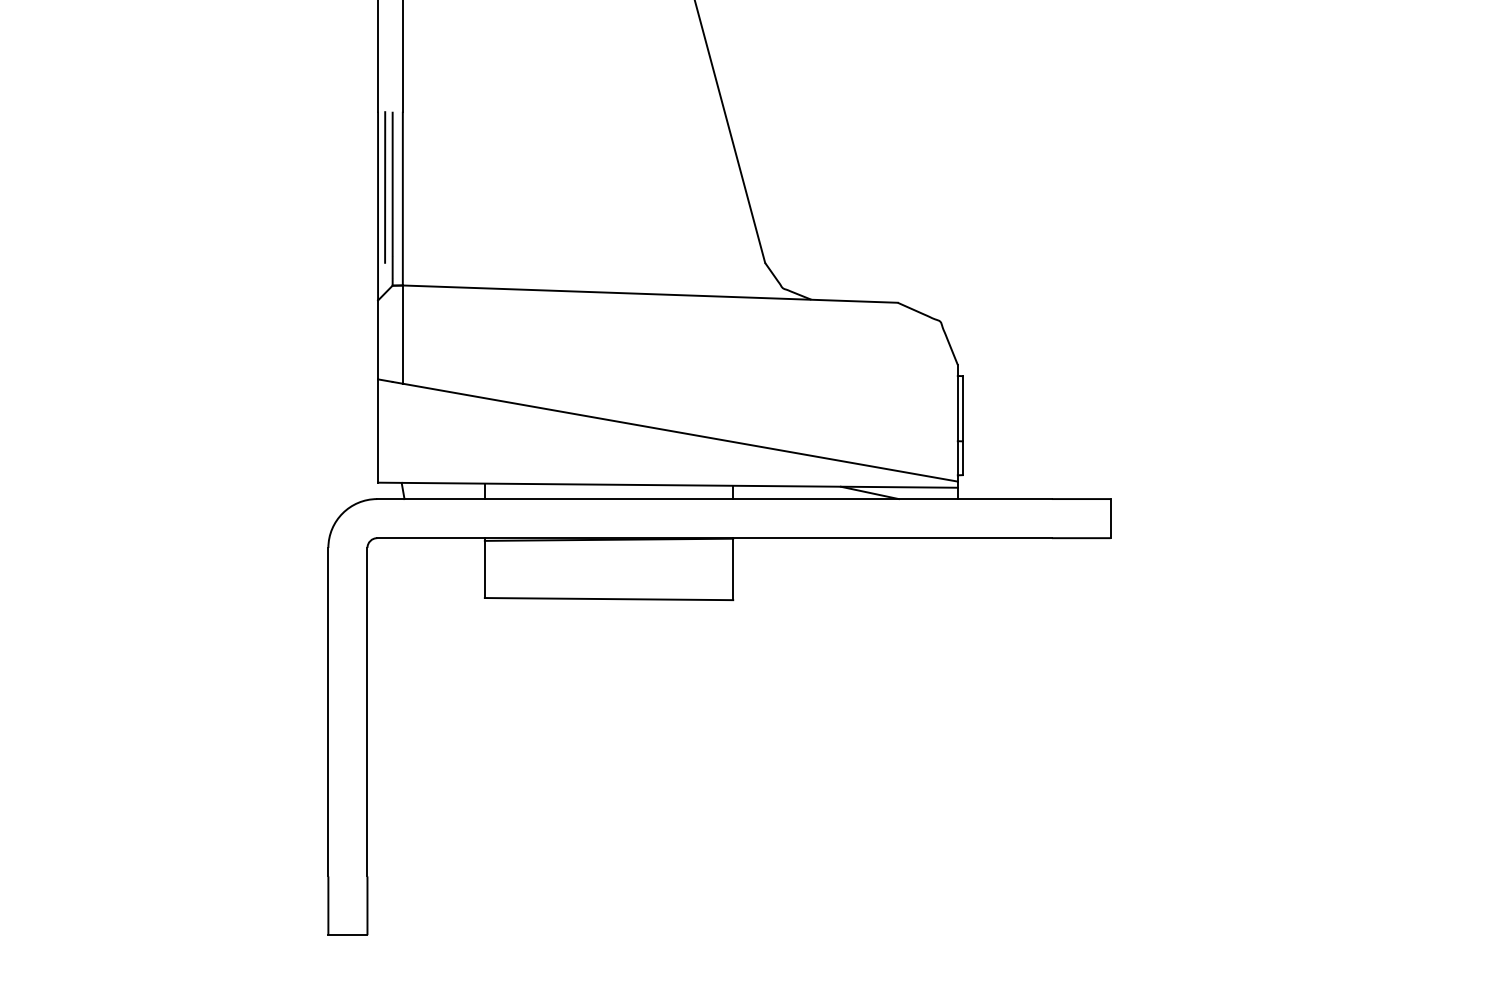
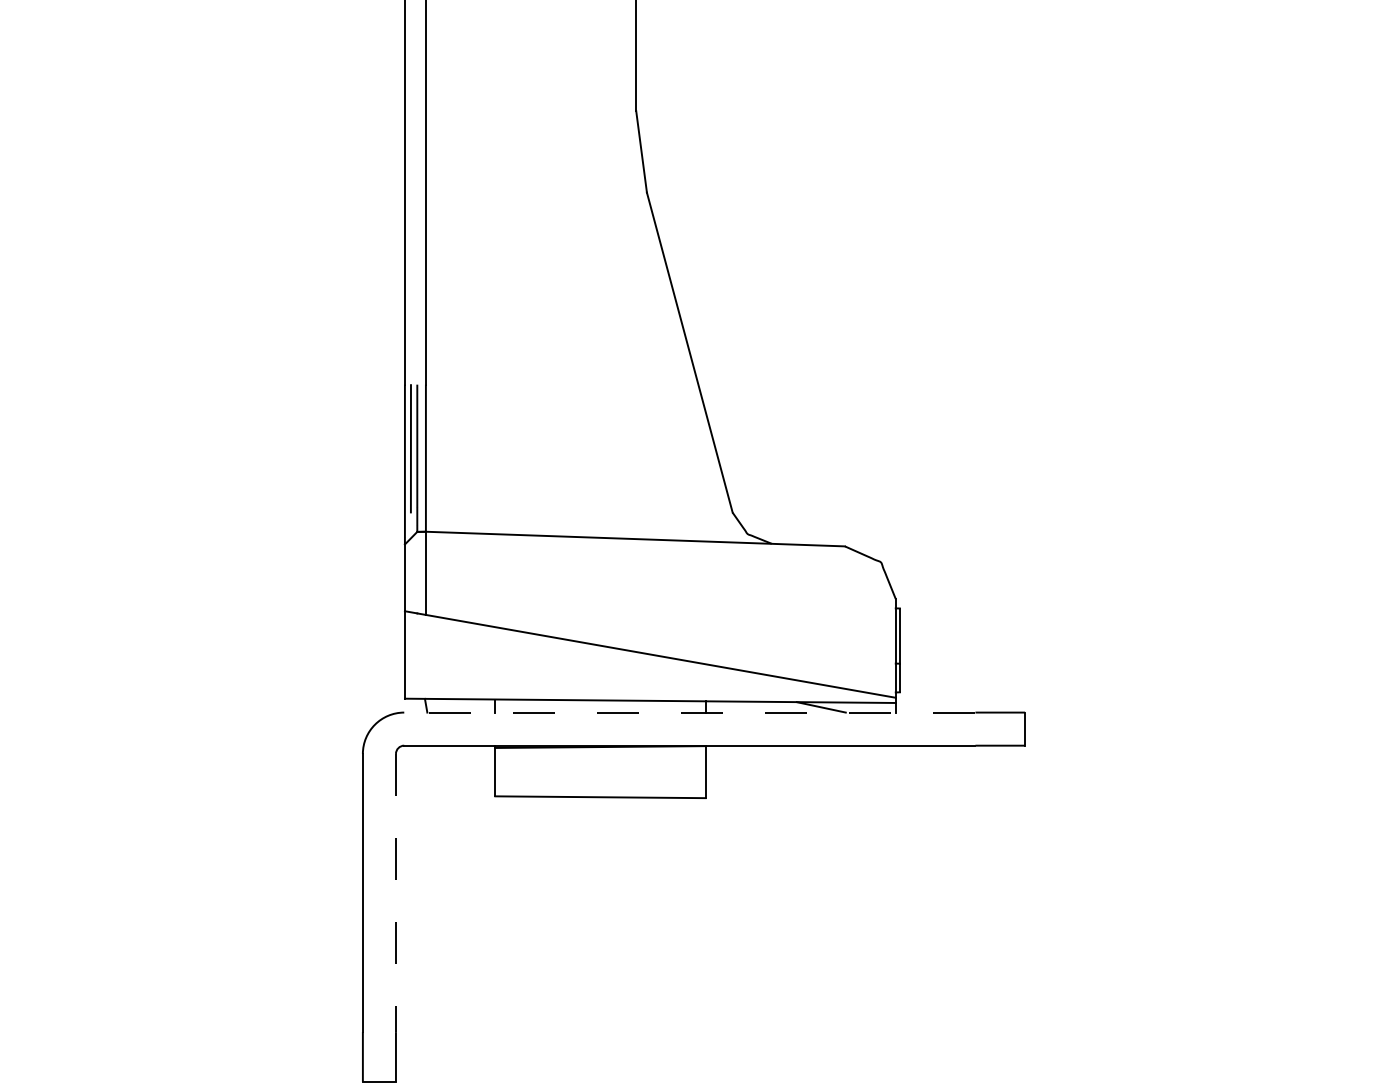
line: (714, 498) -> (689, 712), solid -> dashed
line: (366, 712) -> (395, 893), solid -> dashed

